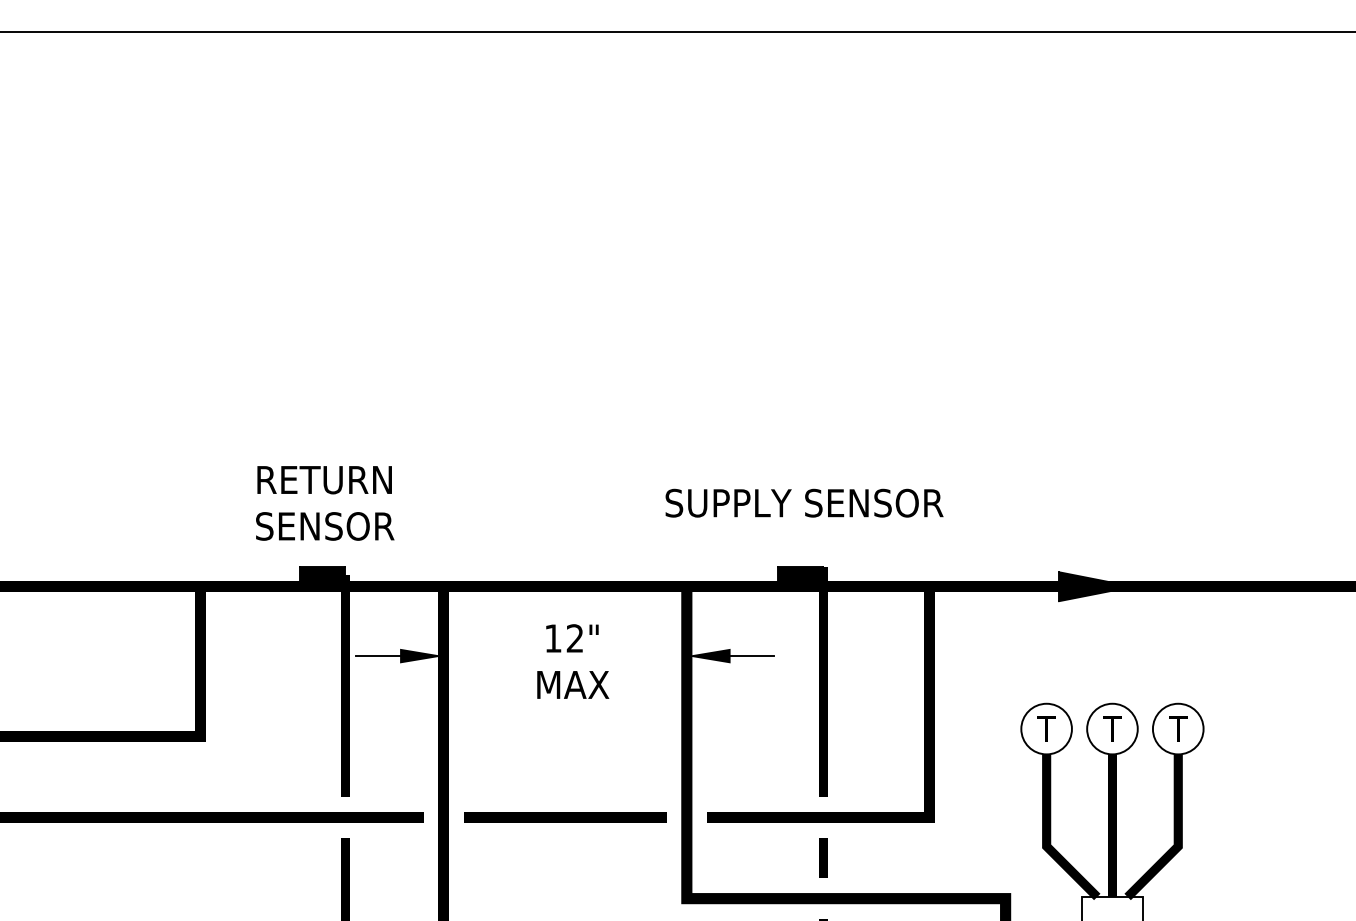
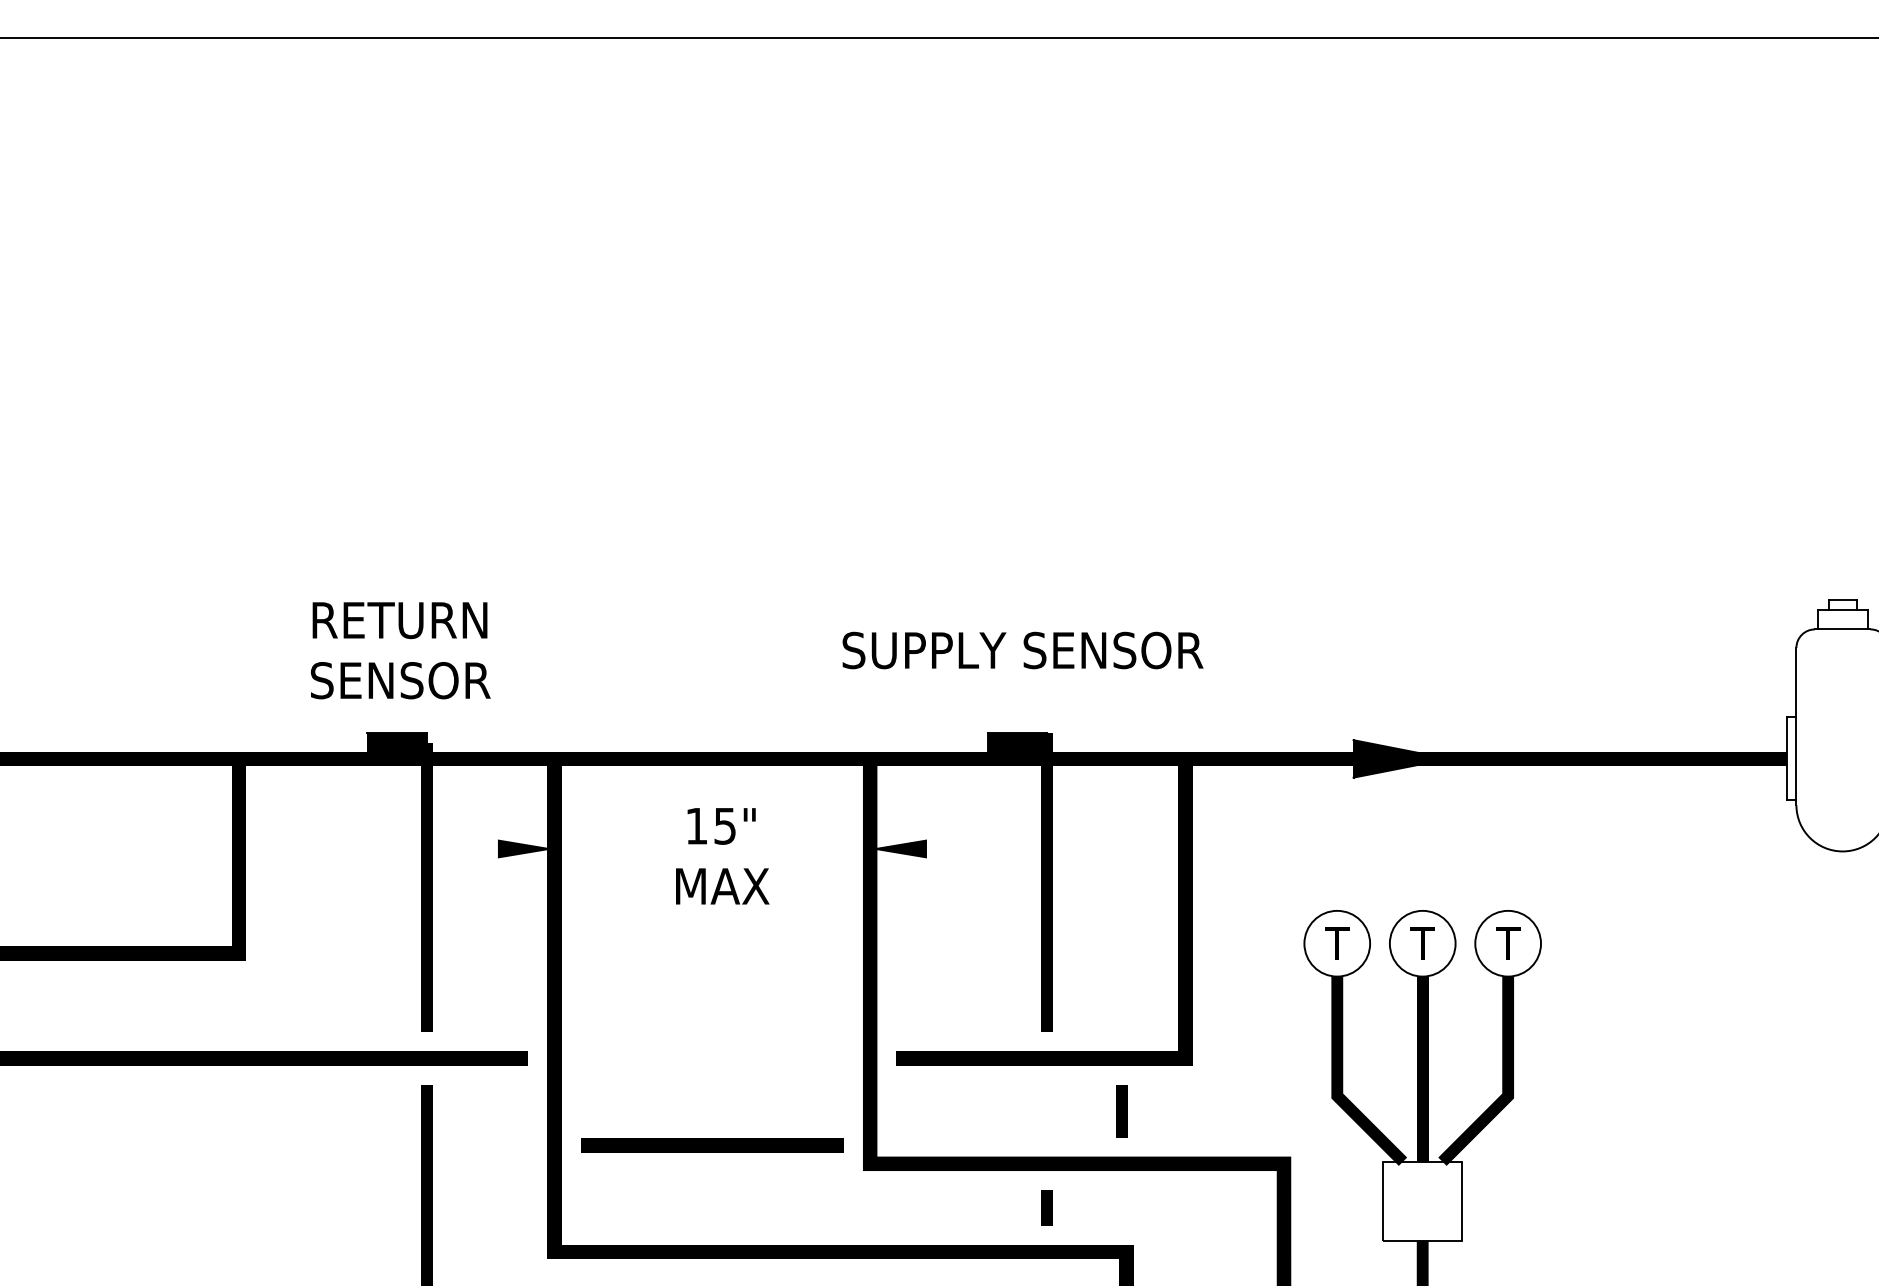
text: (574, 638) -> (724, 825), 12" -> 15"
line: (378, 655) -> (469, 848), removed
line: (751, 655) -> (954, 848), removed
line: (565, 817) -> (712, 1145), moved
line: (822, 858) -> (1121, 1111), moved

